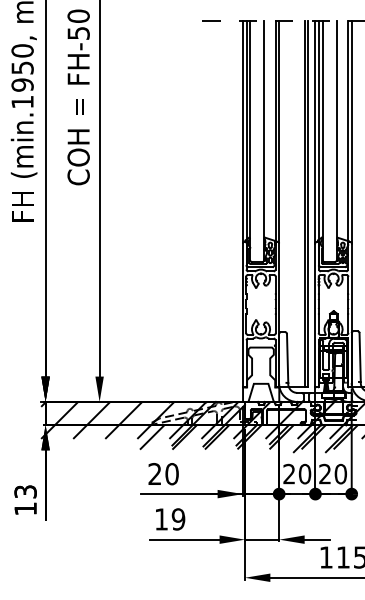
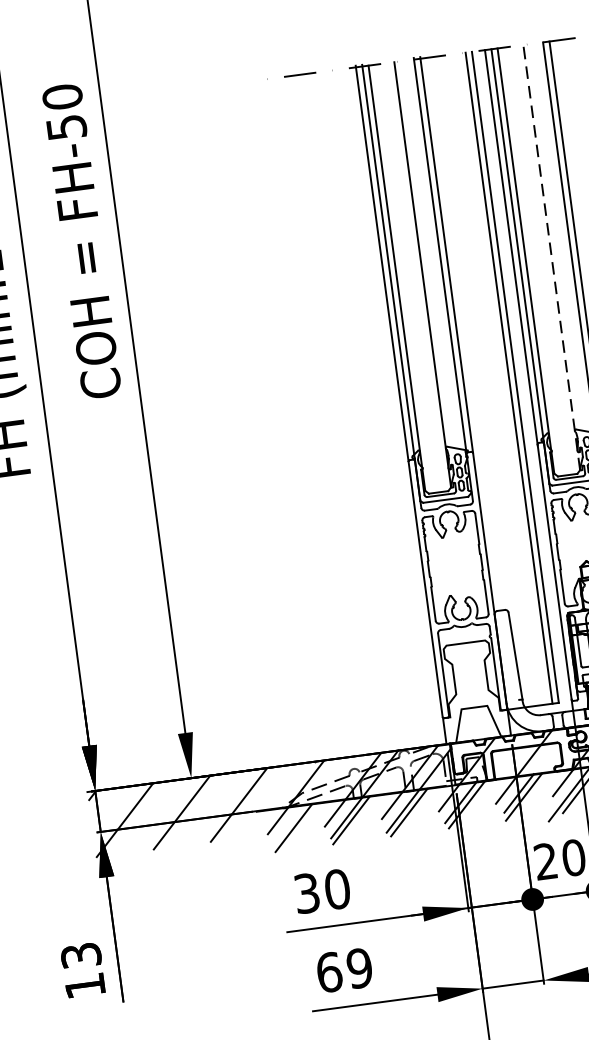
line: (337, 141) -> (552, 258), solid -> dashed
text: (154, 474) -> (306, 894), 20 -> 30
text: (161, 519) -> (329, 972), 19 -> 69

